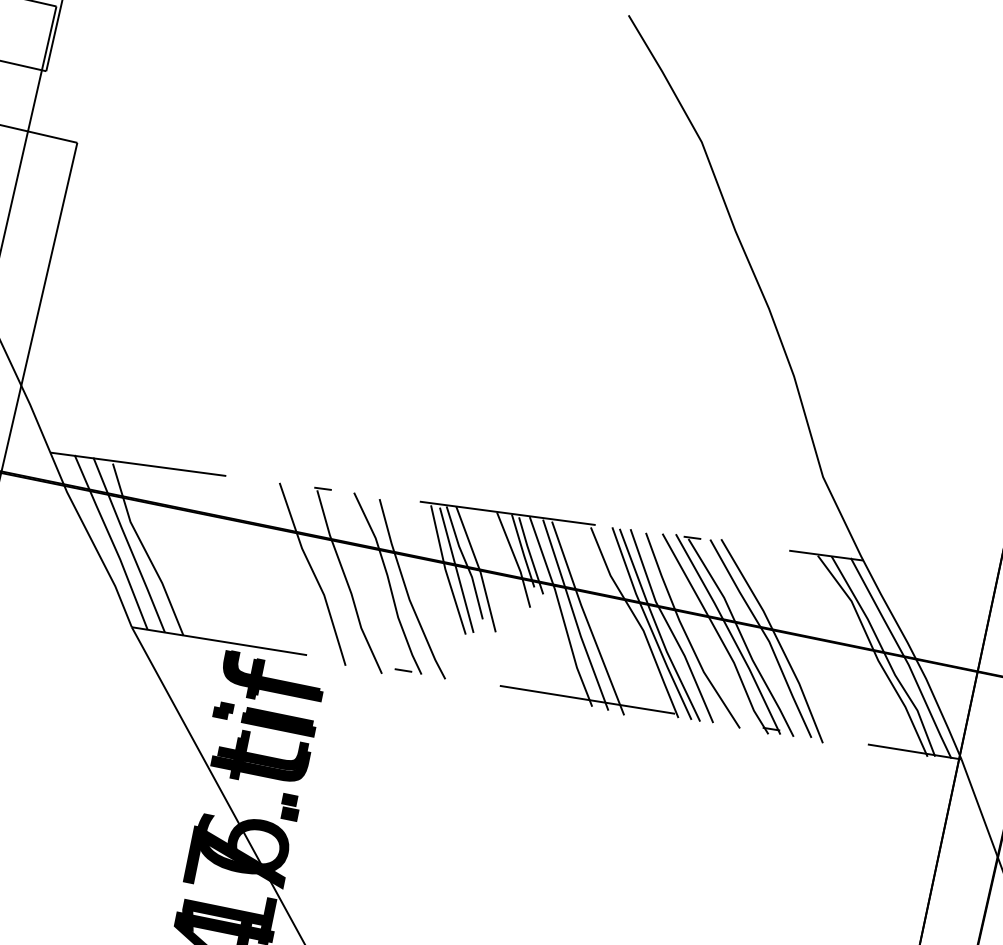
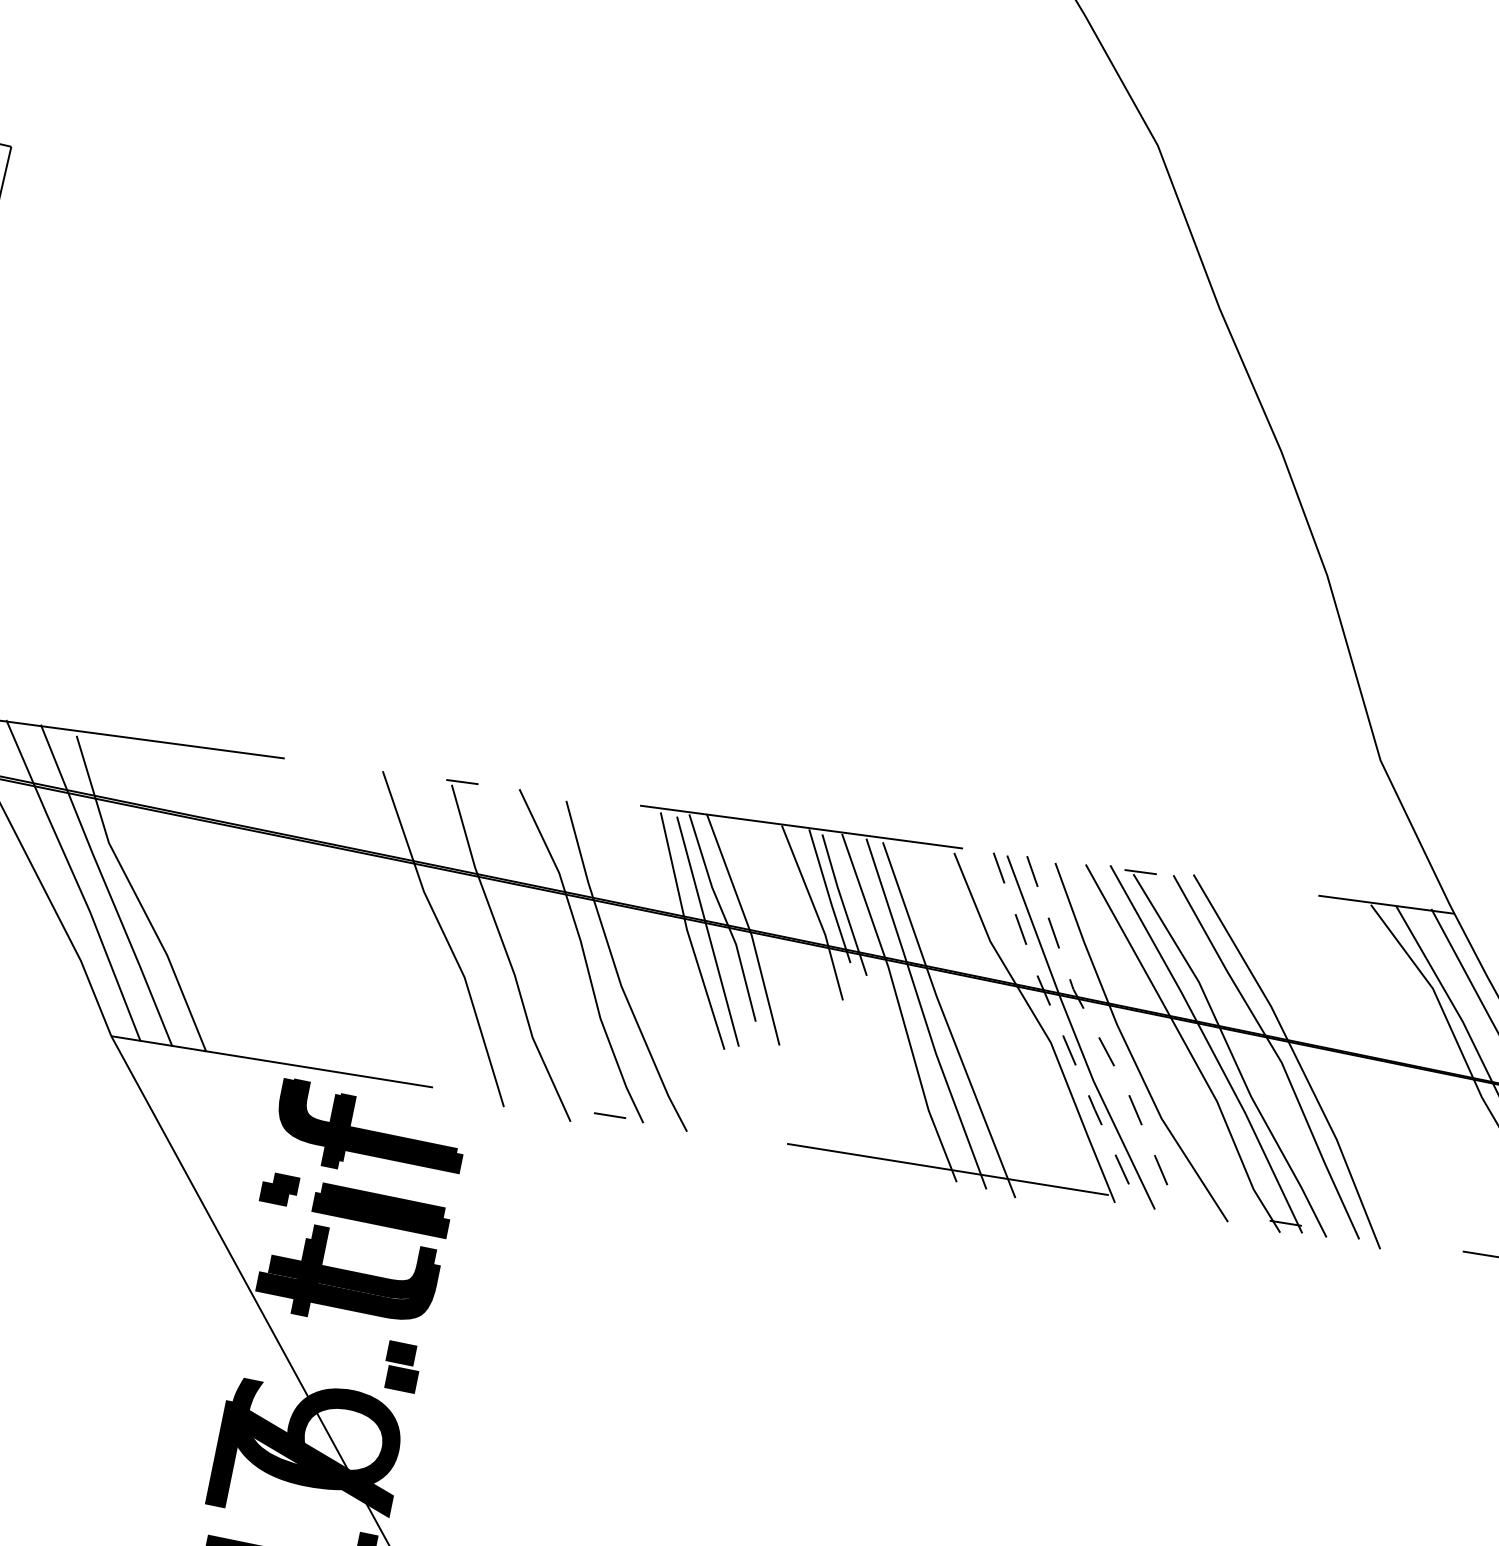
line: (649, 625) -> (1061, 1033), solid -> dashed
line: (669, 627) -> (1098, 1036), solid -> dashed

